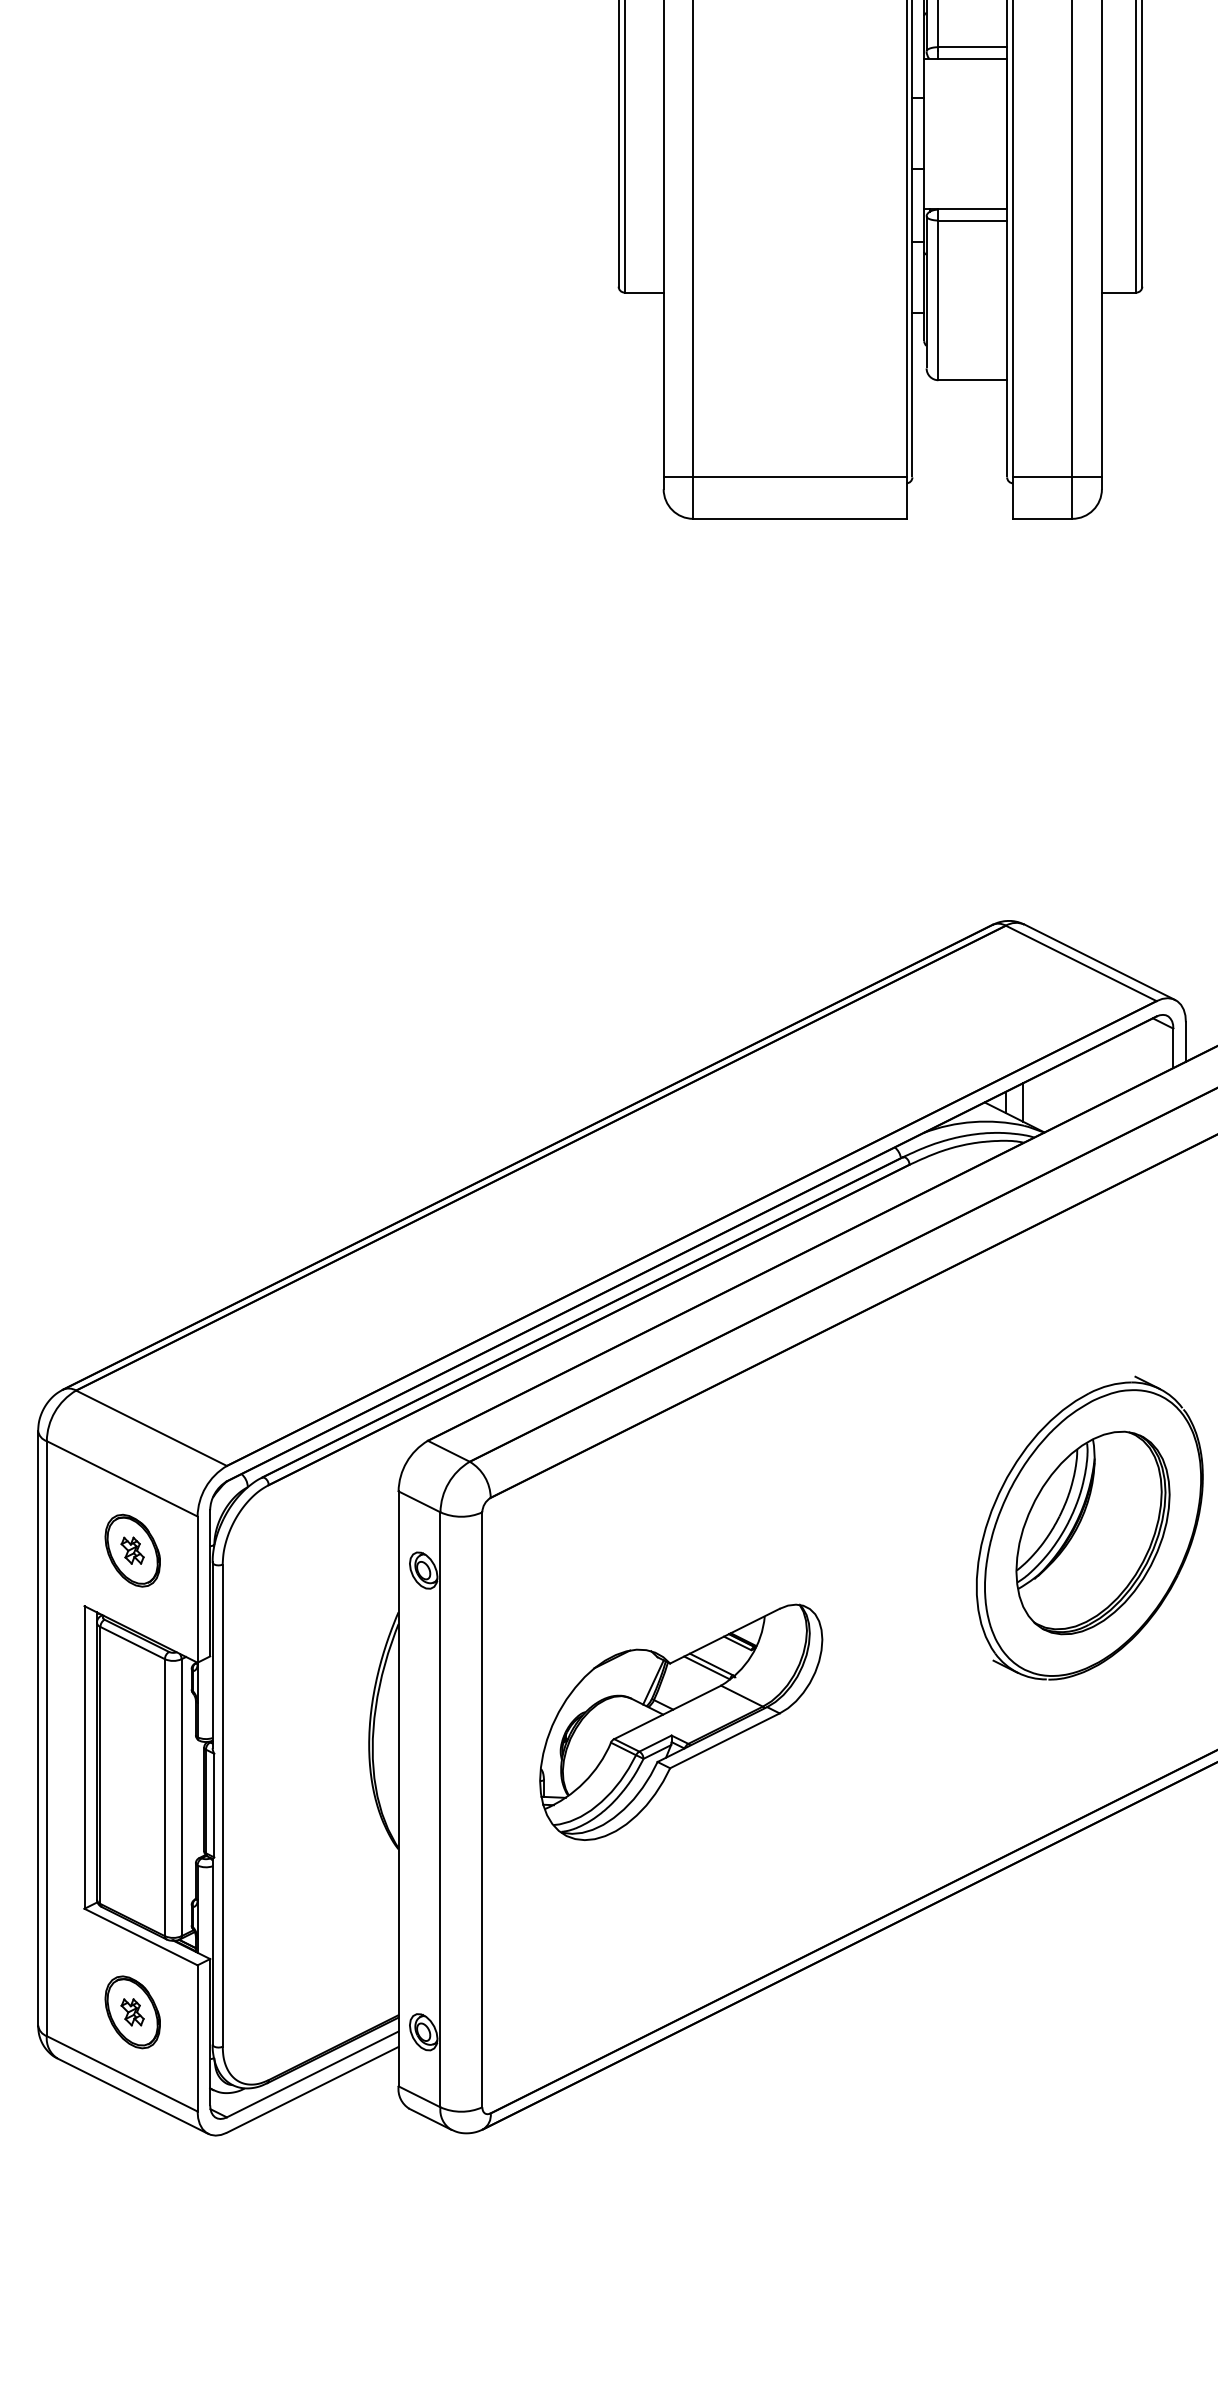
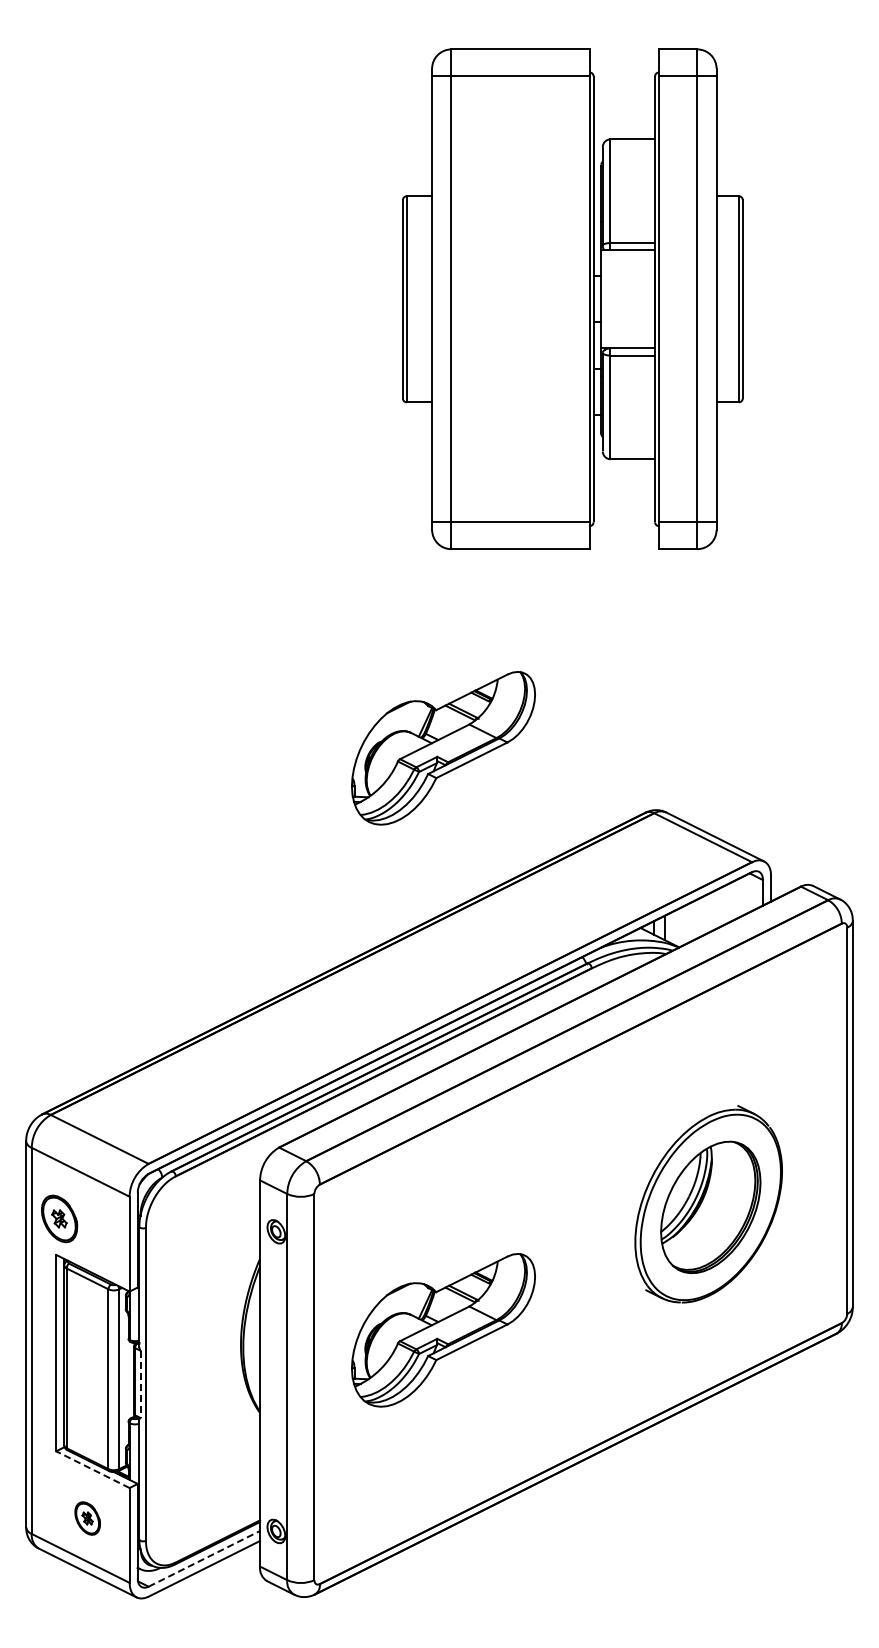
part: (681, 825) -> (443, 748), added
part: (132, 1550) -> (59, 1218), moved
line: (214, 1805) -> (140, 1384), solid -> dashed
line: (140, 1936) -> (92, 1469), solid -> dashed
part: (132, 2012) -> (87, 1518), size x0.7
line: (312, 2073) -> (204, 1558), solid -> dashed

